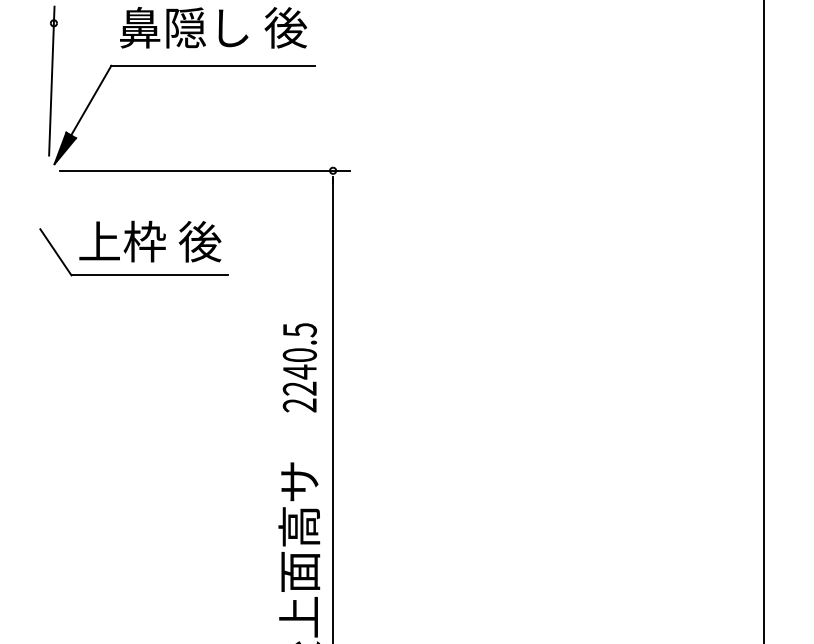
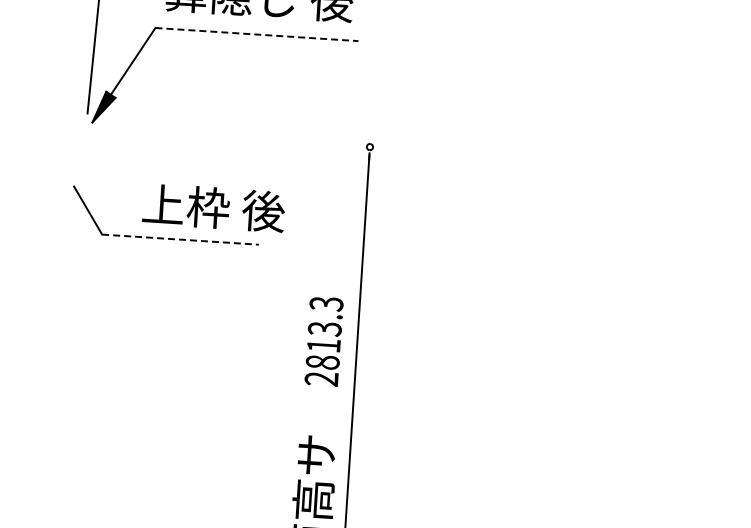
line: (213, 65) -> (257, 34), solid -> dashed
line: (204, 170) -> (241, 138), removed
text: (150, 241) -> (214, 207), moved
line: (150, 275) -> (180, 239), solid -> dashed
text: (299, 359) -> (324, 333), 2240.5 -> 2813.3

